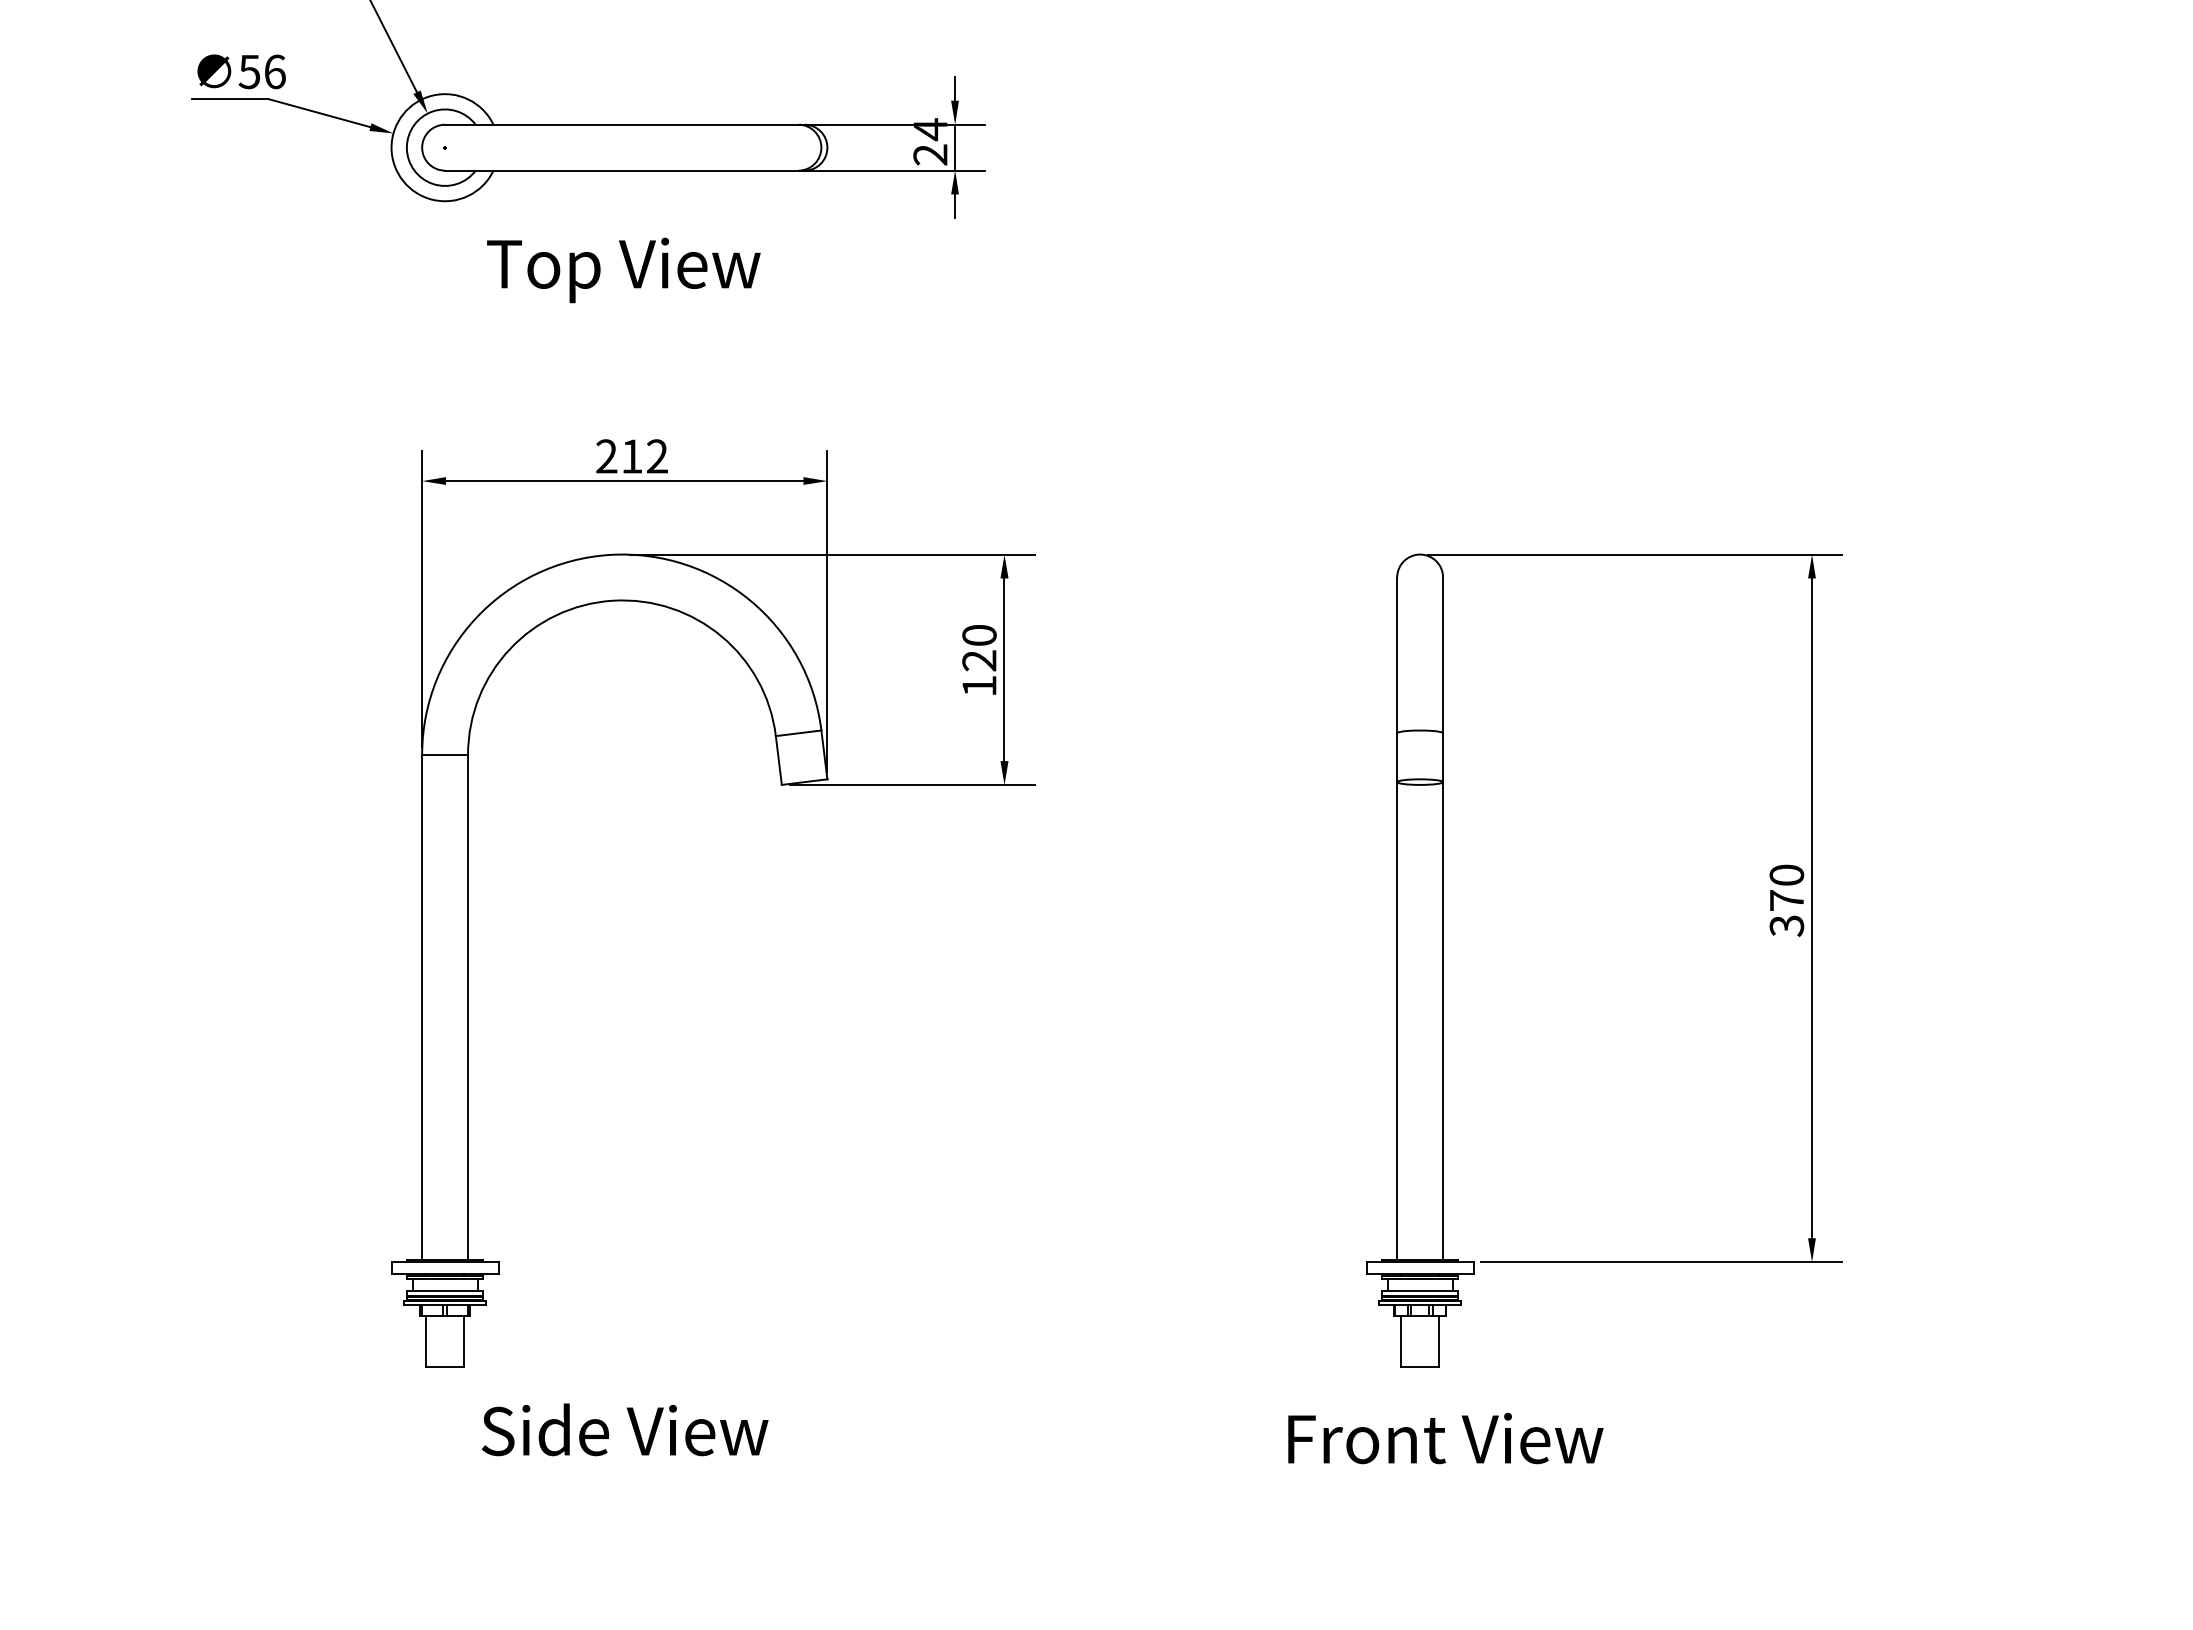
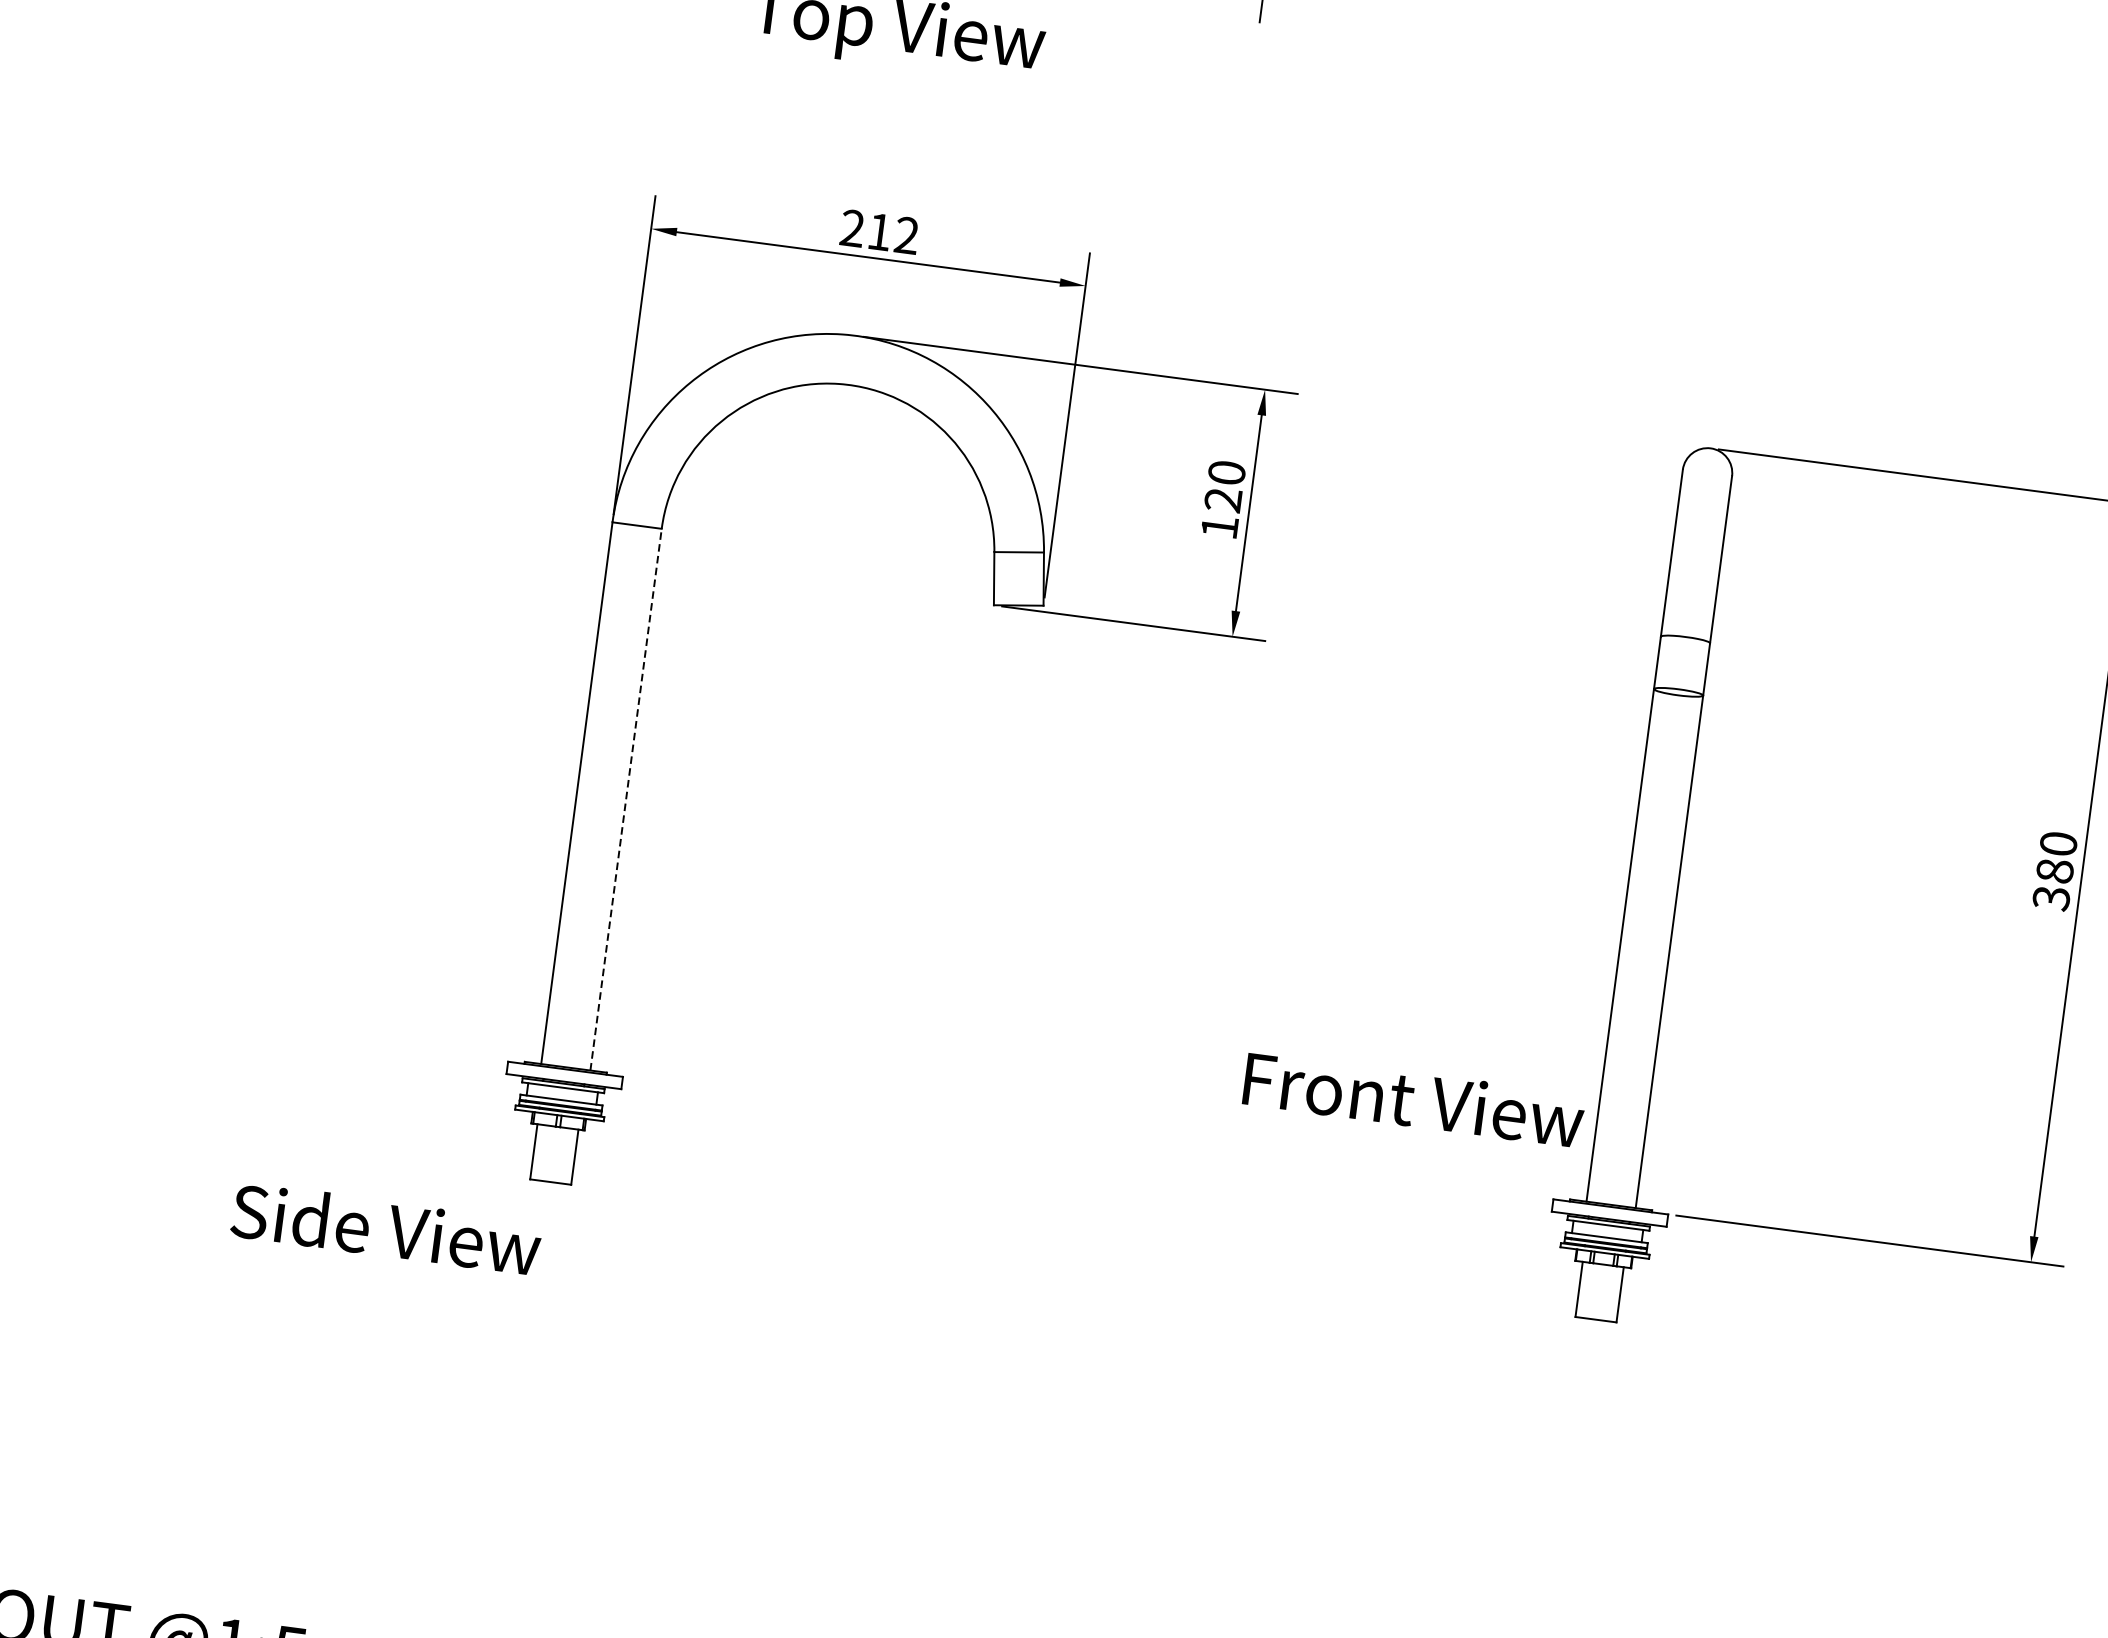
text: (1786, 900) -> (2054, 870), 370 -> 380
line: (468, 1007) -> (626, 799), solid -> dashed
text: (625, 1429) -> (386, 1228), moved
text: (1445, 1438) -> (1413, 1099), moved

